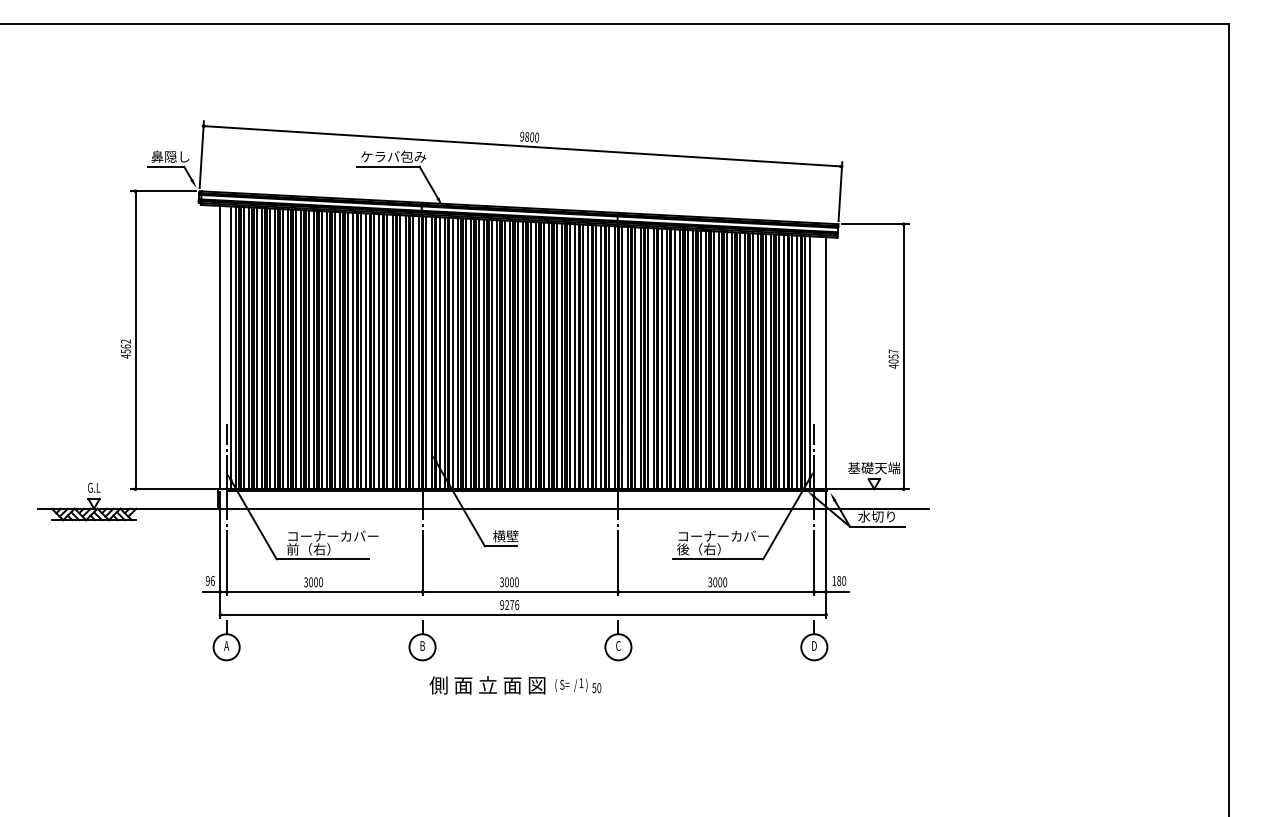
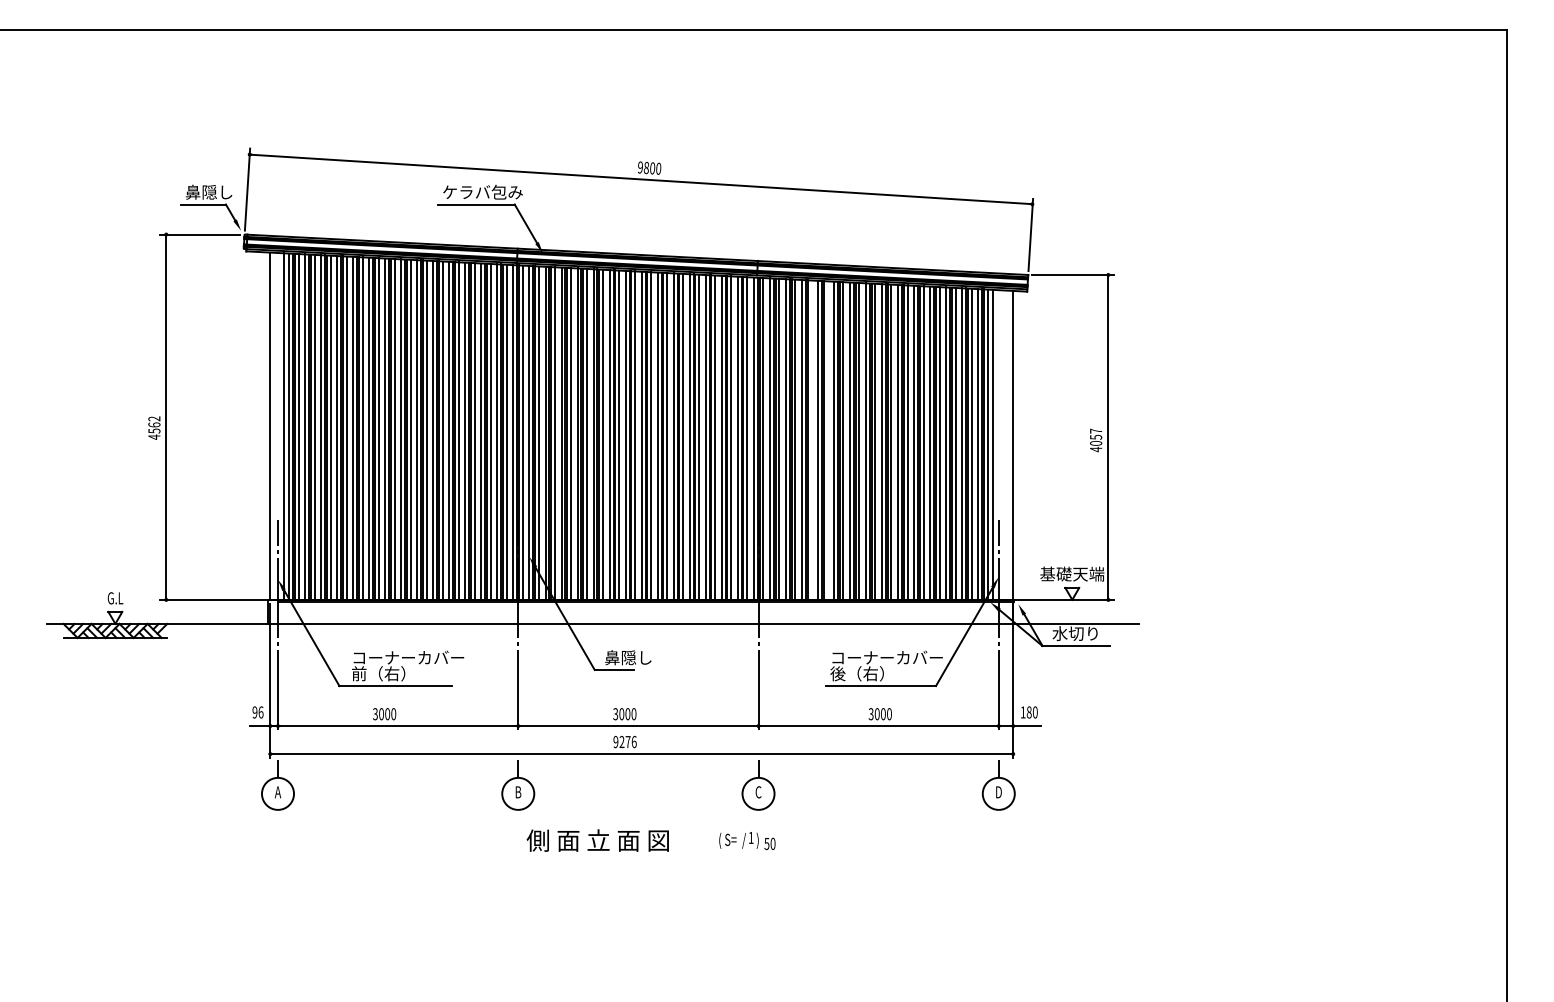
line: (661, 358) -> (811, 439), removed
line: (674, 359) -> (827, 440), removed
text: (512, 536) -> (628, 657), 横壁 -> 鼻隠し
text: (578, 685) -> (747, 840), moved

